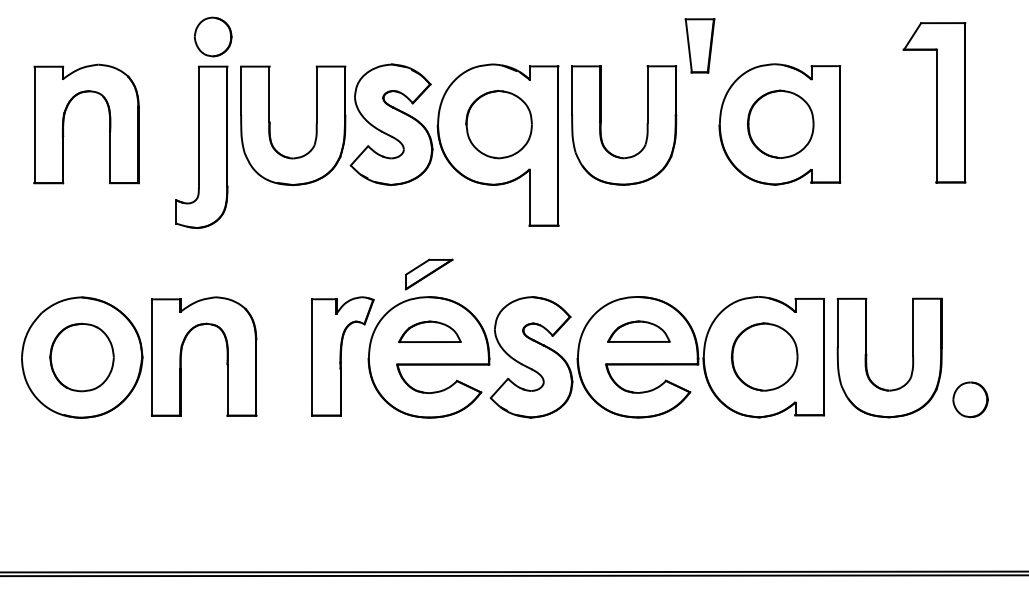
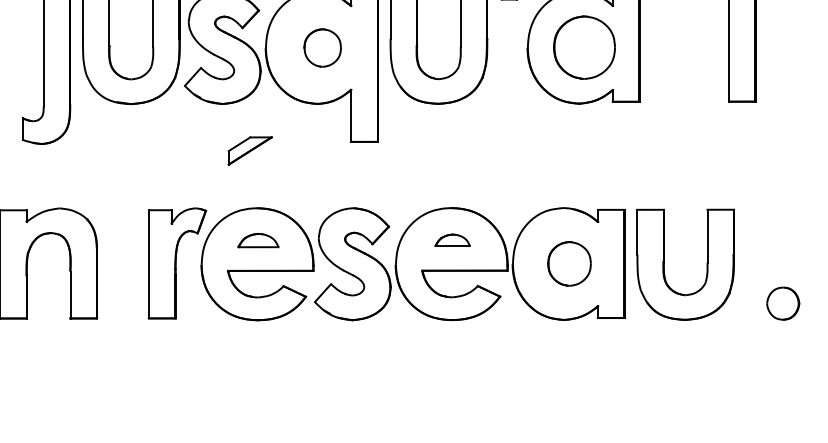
part: (498, 124) -> (322, 47), size x0.6
part: (429, 274) -> (250, 150), moved
part: (429, 331) -> (258, 240), size x0.7
part: (638, 331) -> (452, 240), size x0.6
part: (764, 356) -> (569, 263), size x0.7
part: (970, 399) -> (783, 303), moved

